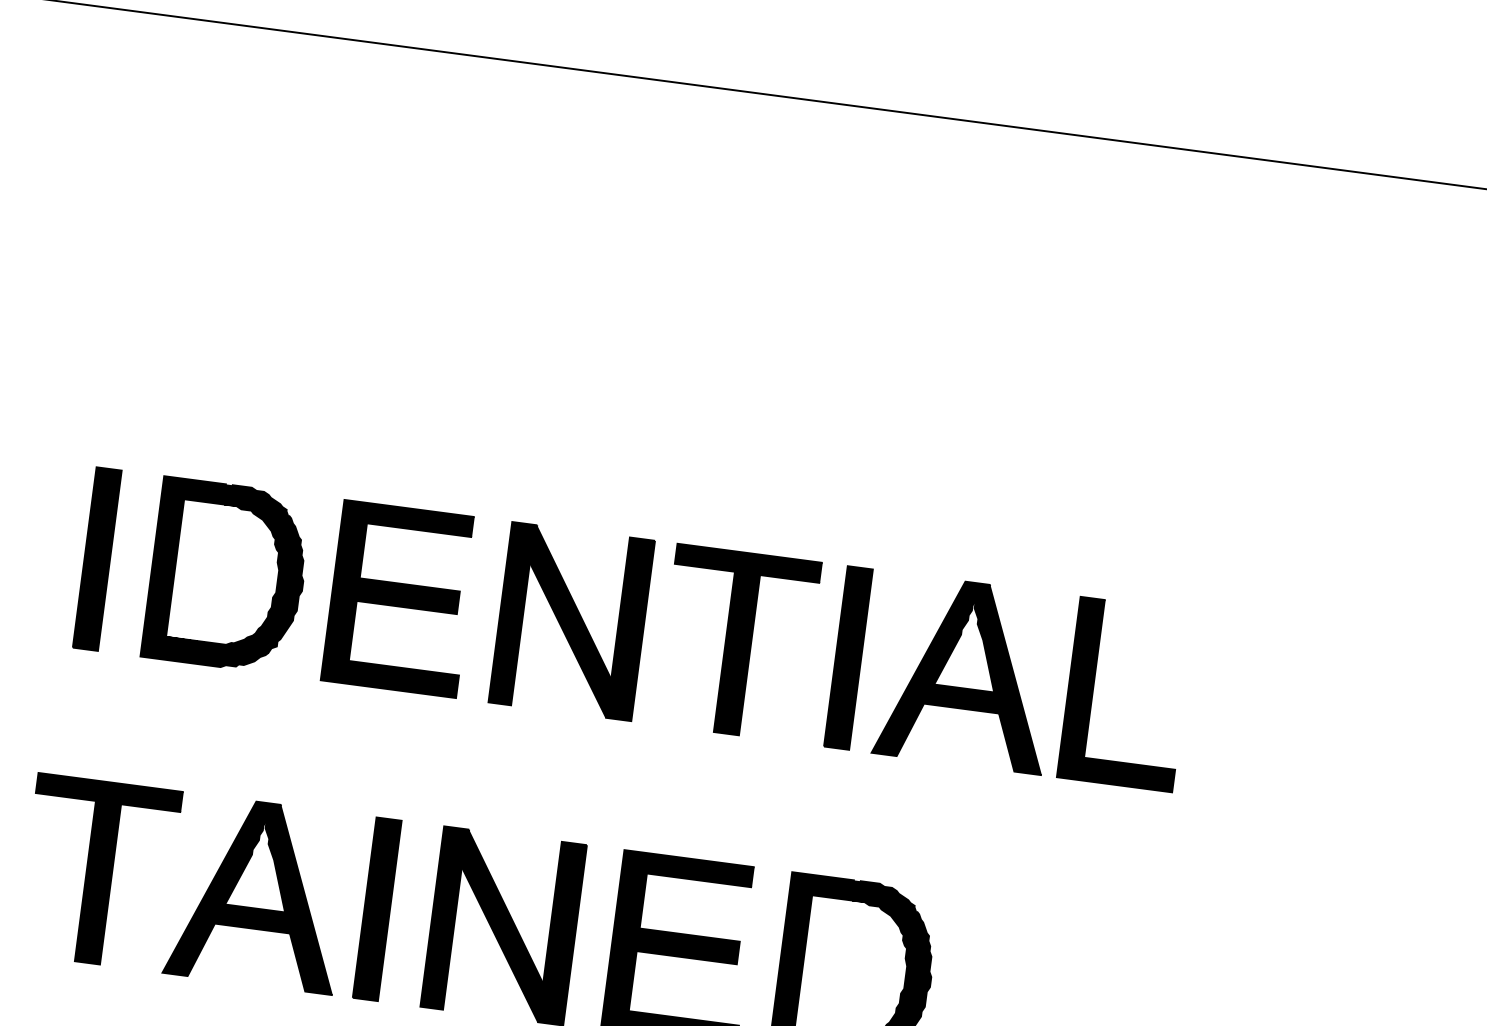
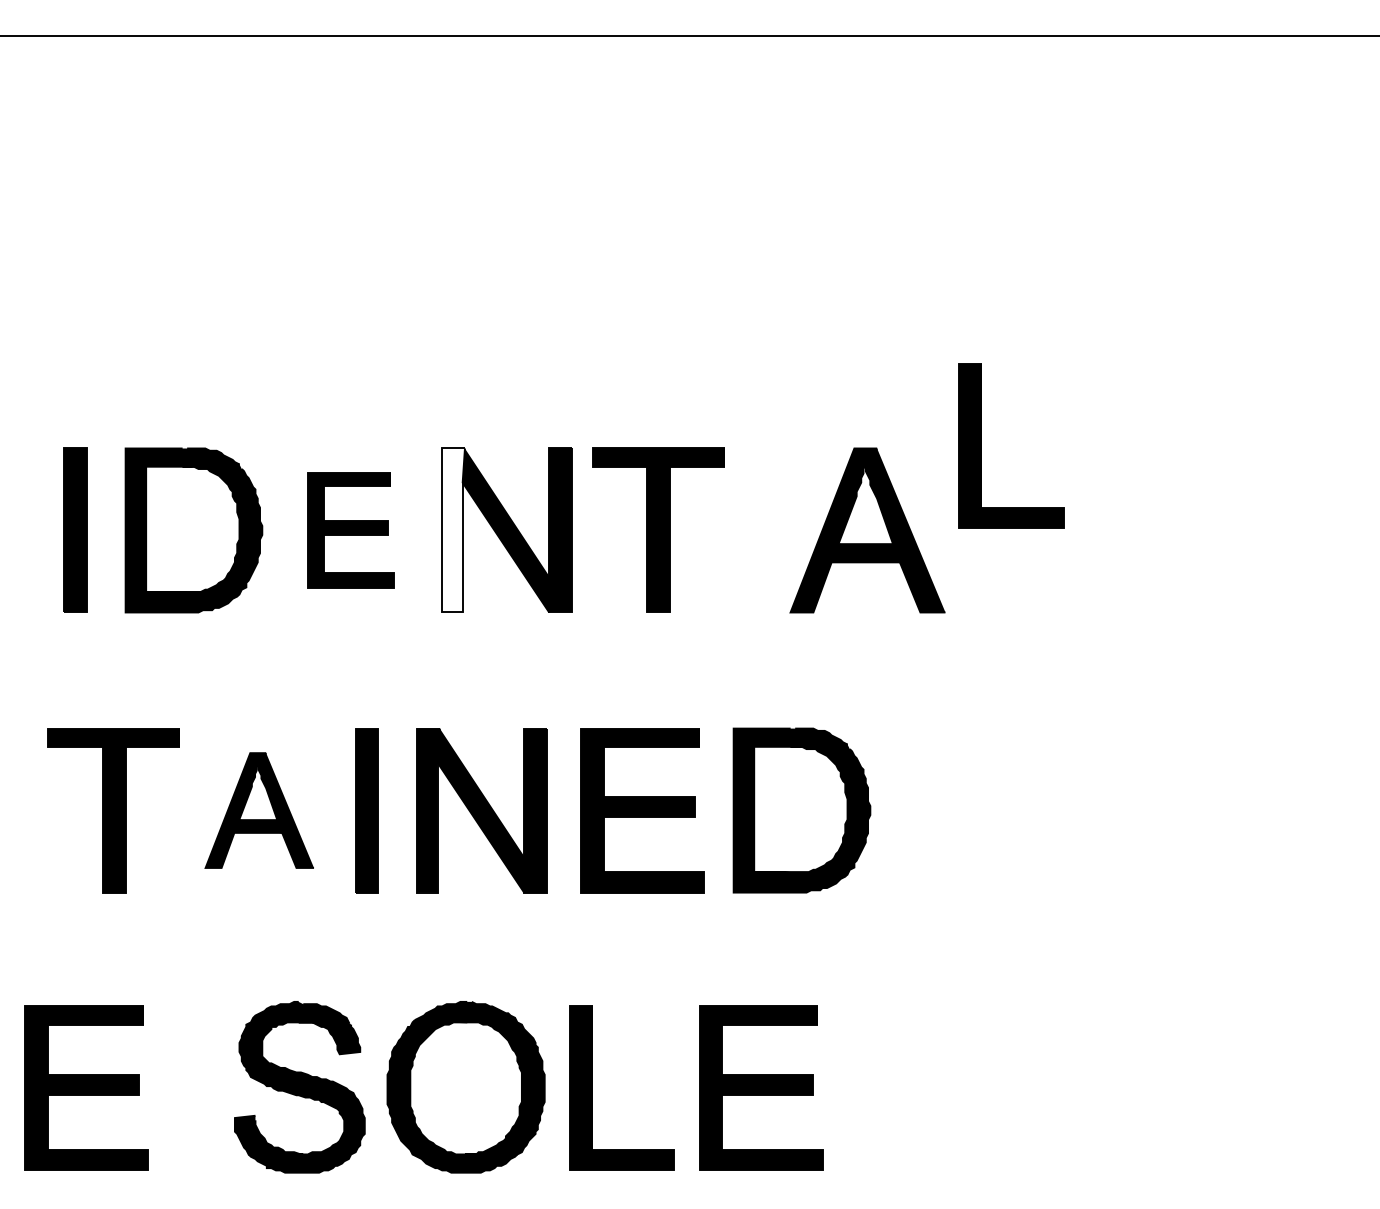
part: (400, 597) -> (351, 529), size x0.7
fill: (512, 613) -> (453, 530), removed
part: (848, 656) -> (758, 529), removed
part: (1093, 689) -> (981, 445), moved
part: (259, 893) -> (259, 810), size x0.7

